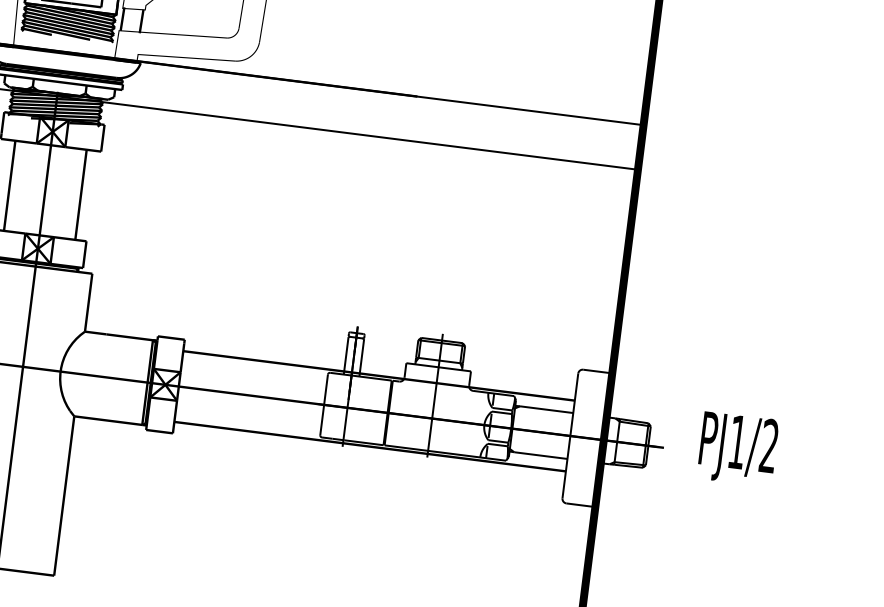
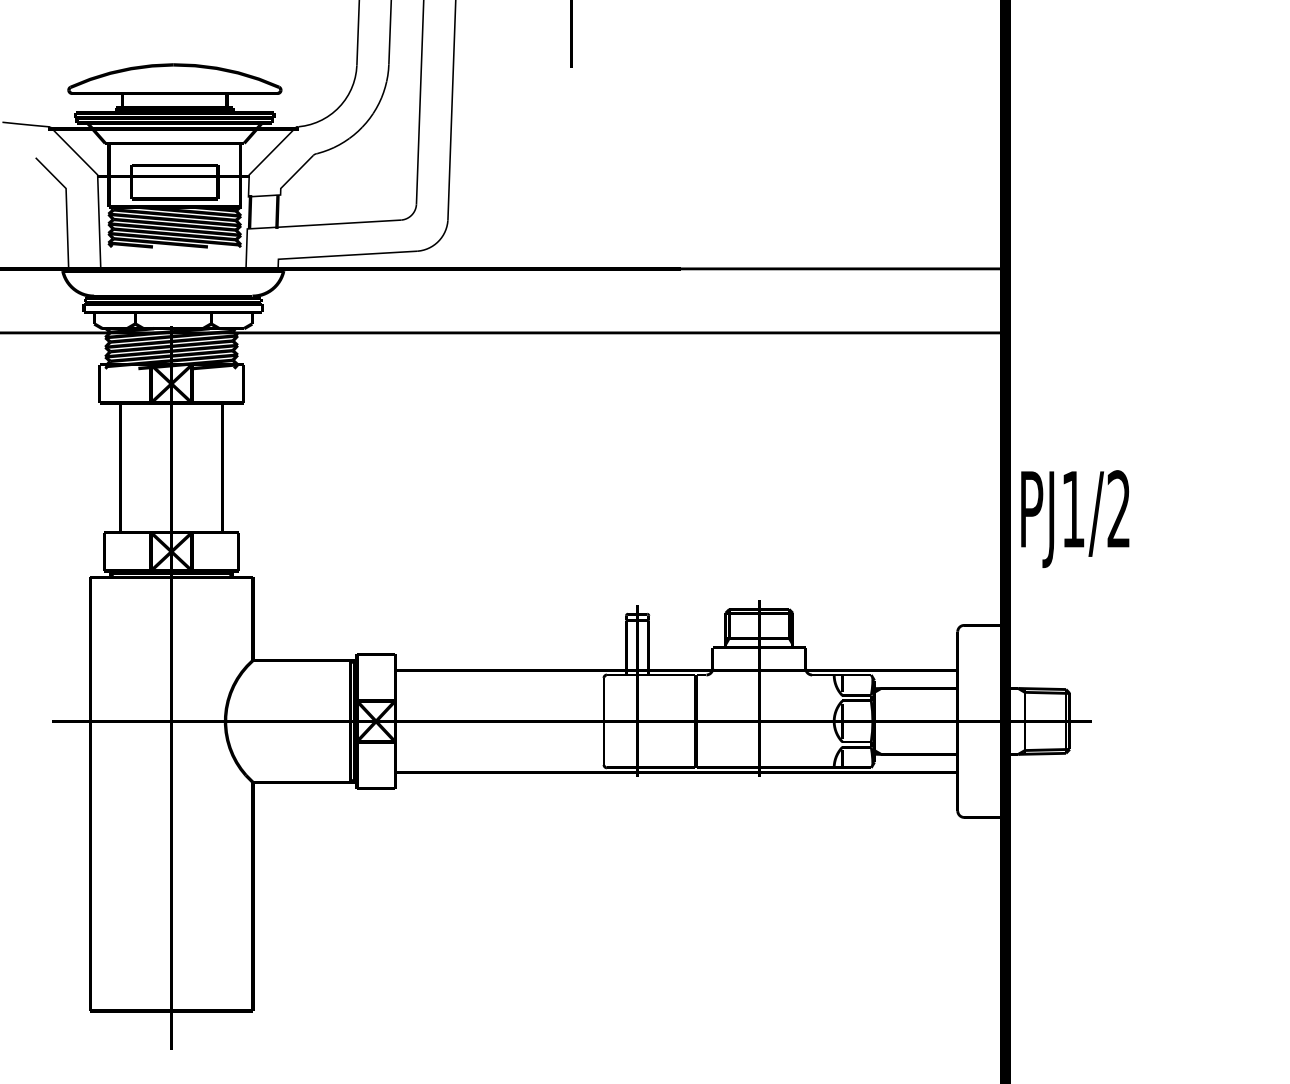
text: (738, 448) -> (1075, 518), moved

